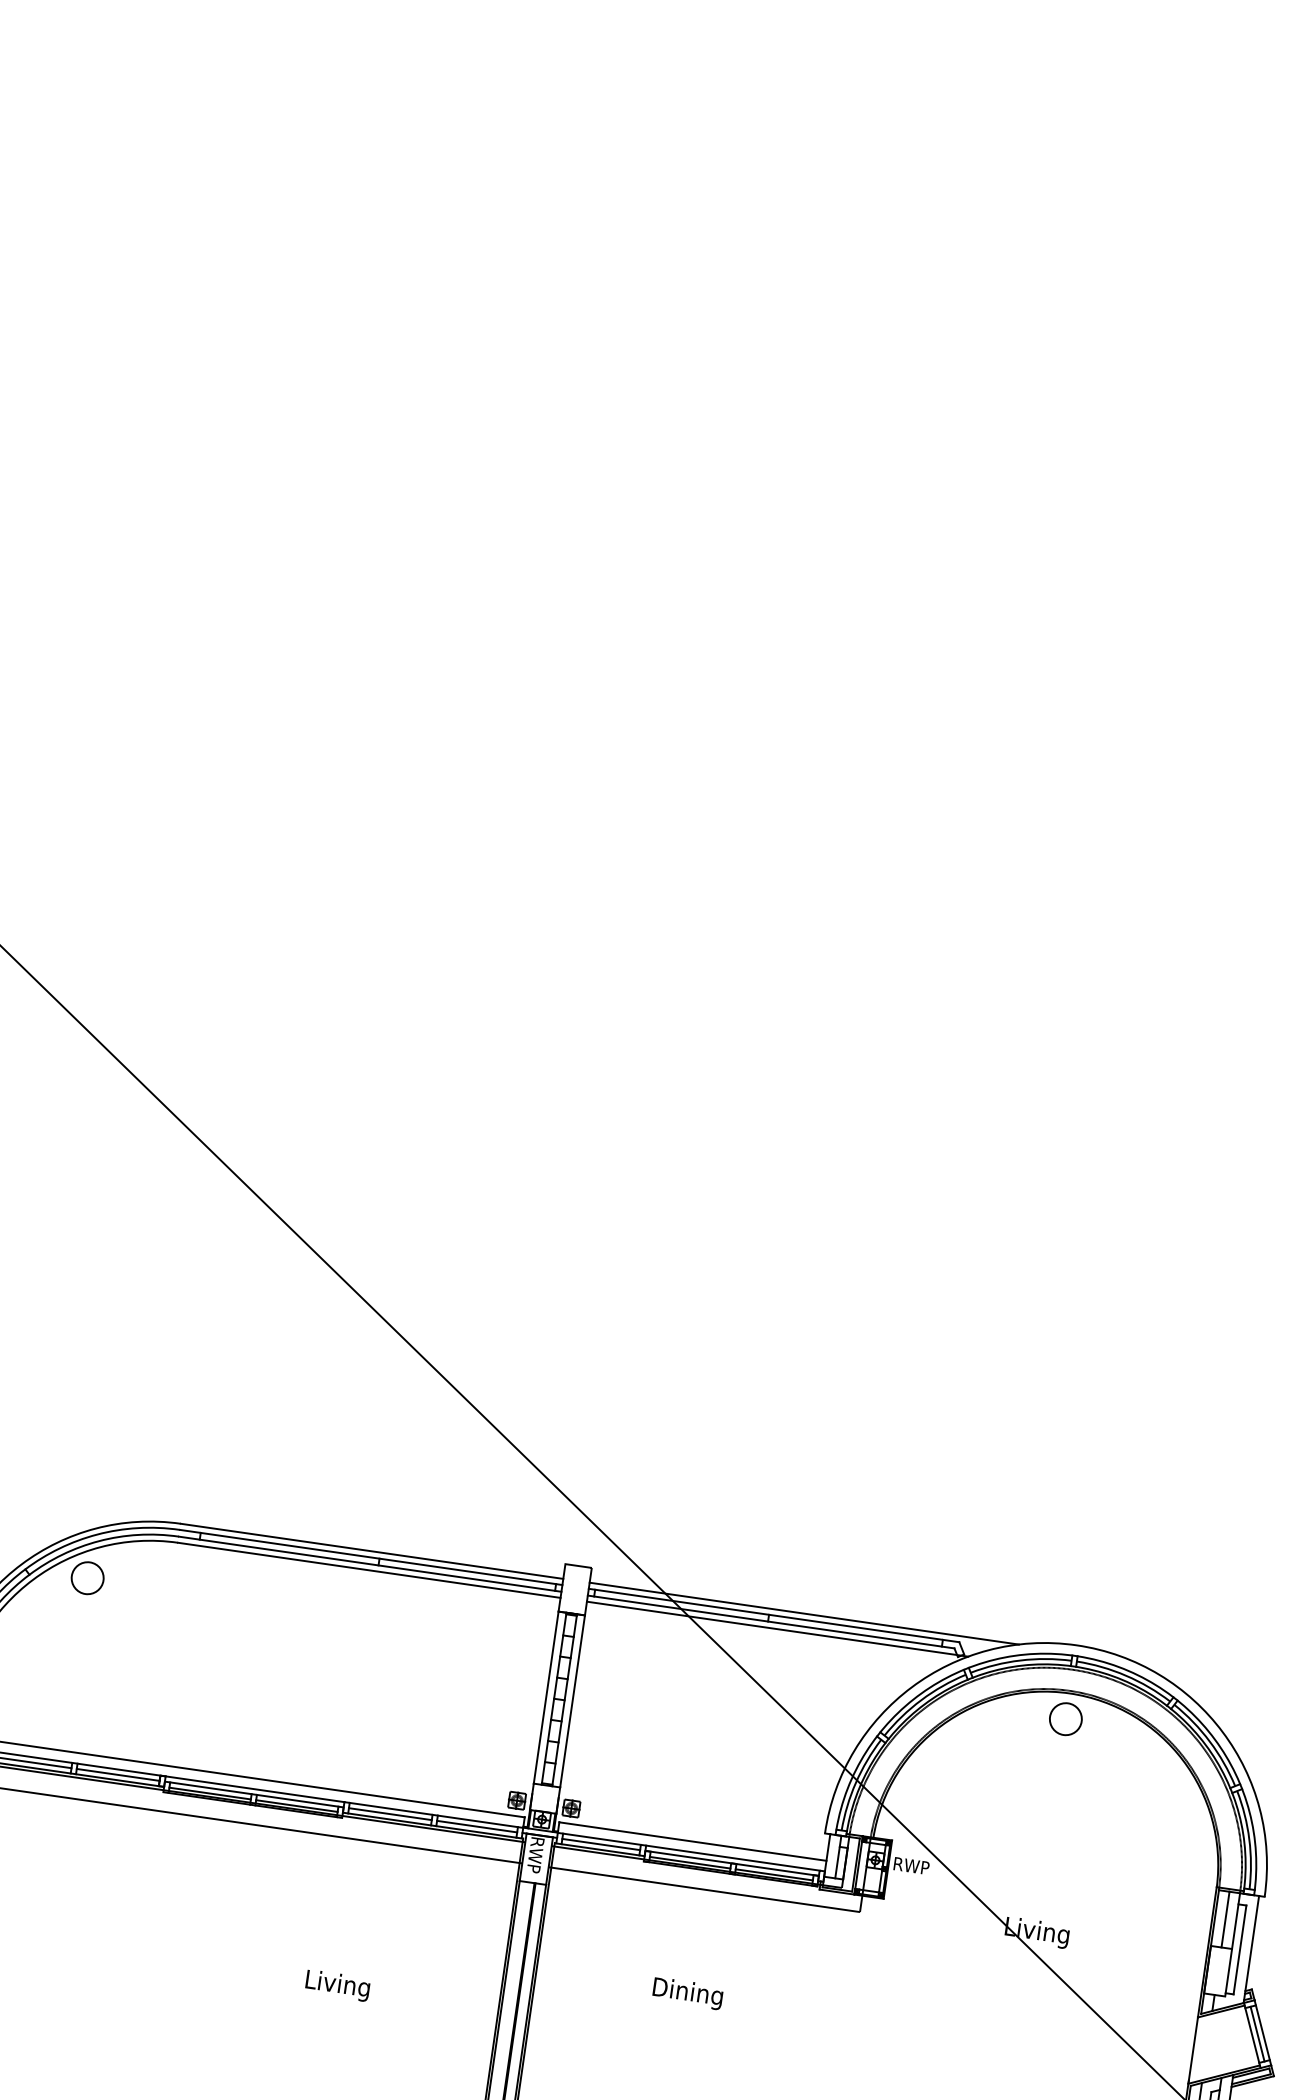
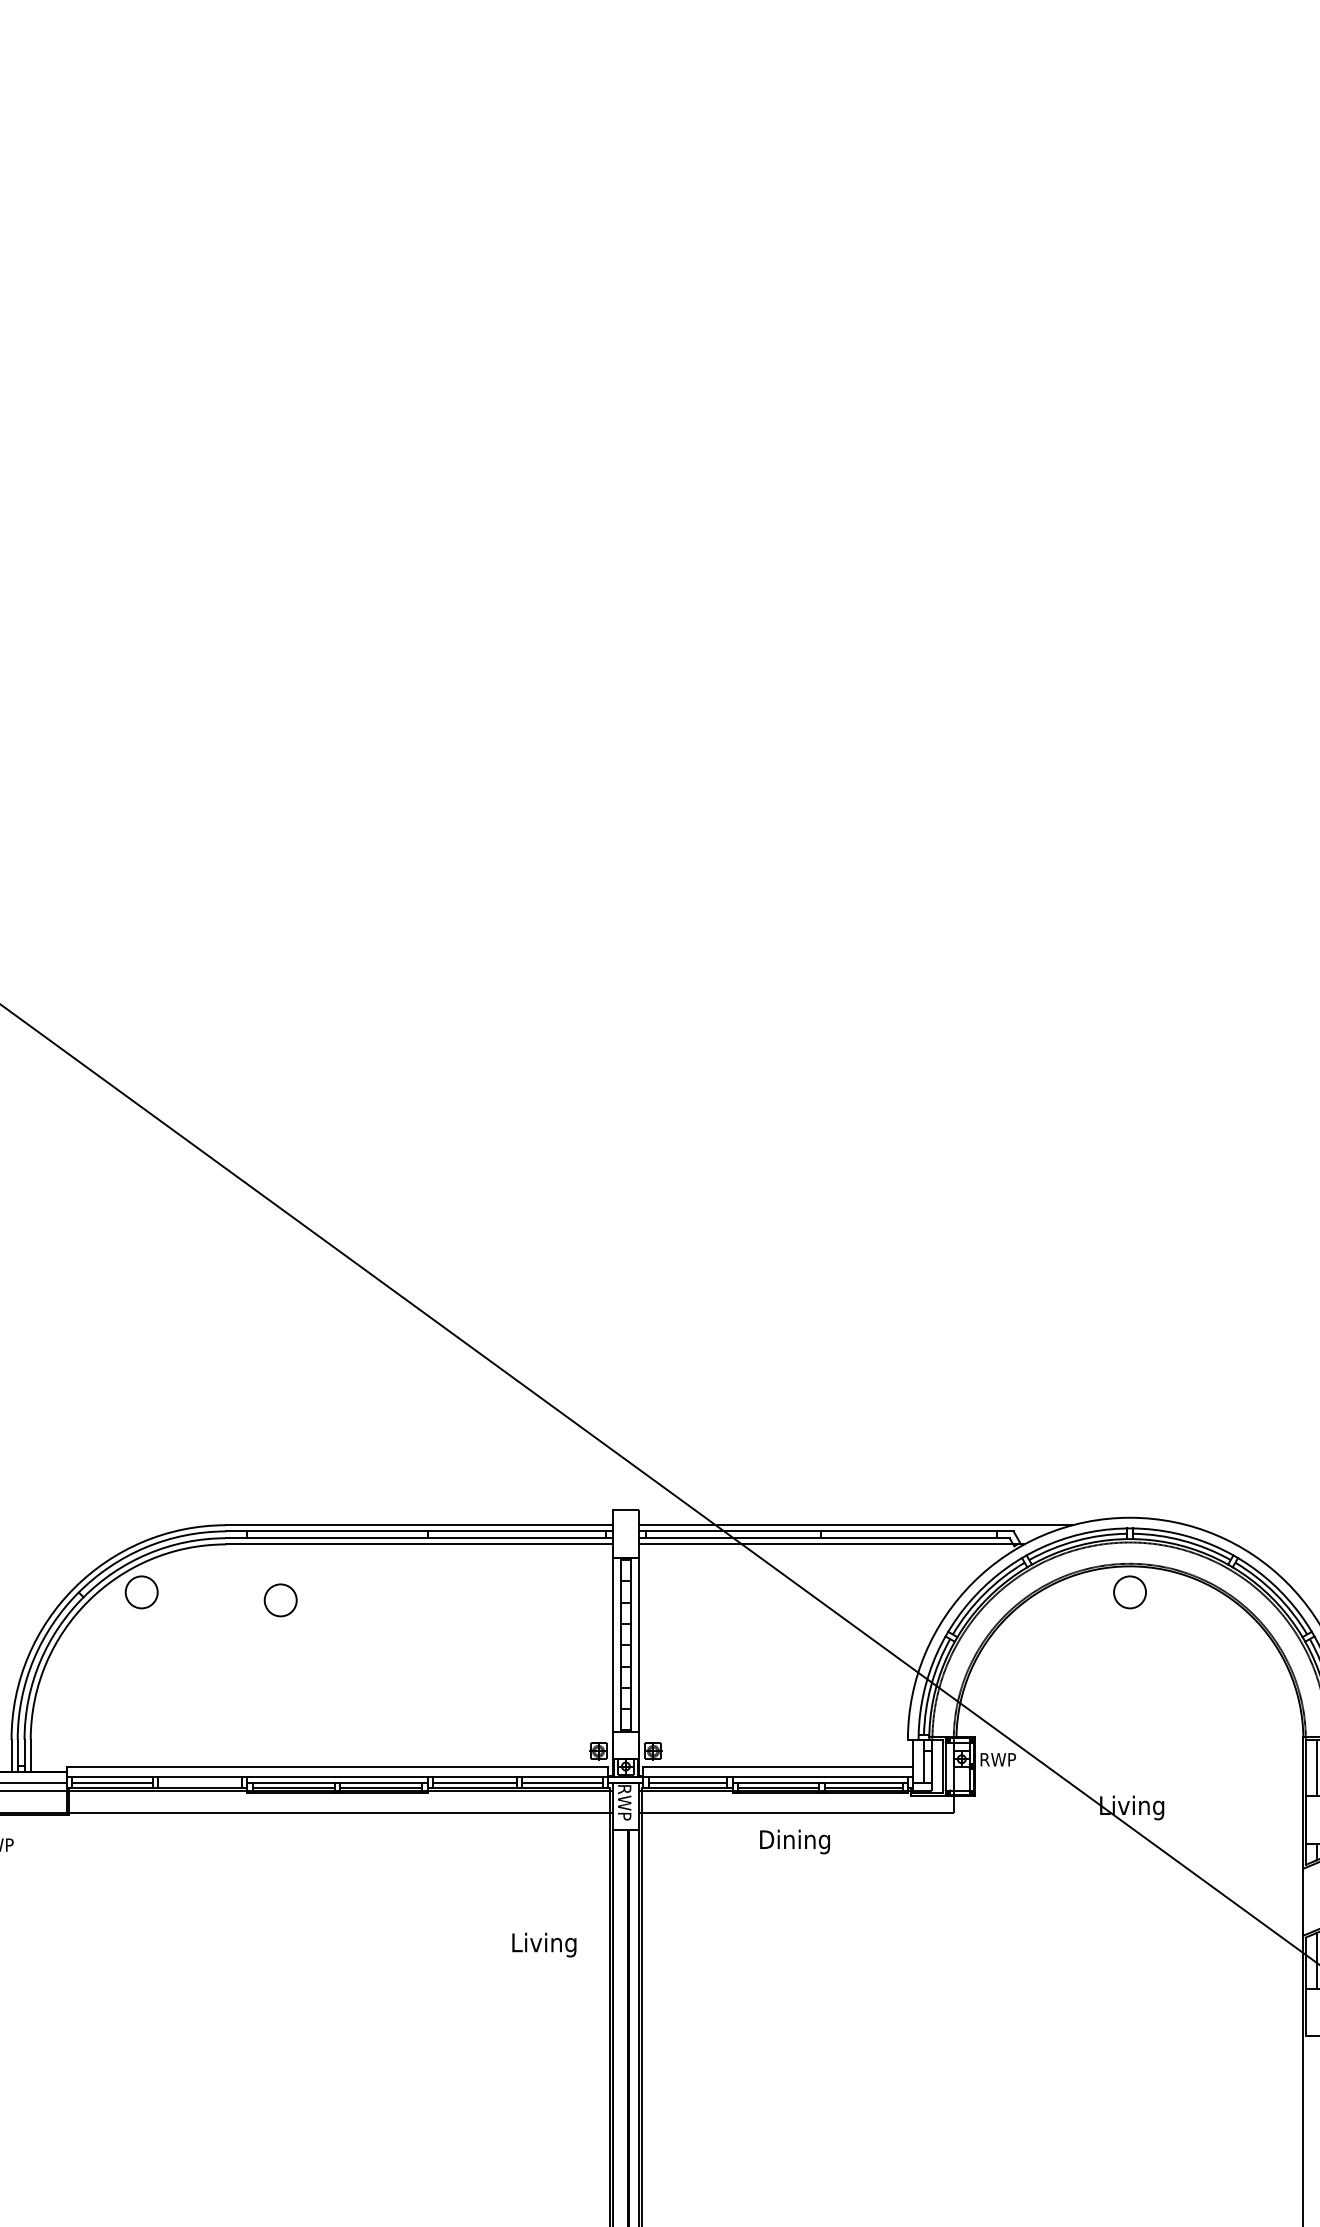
circle: (223, 1606) -> (280, 1600), added
line: (117, 1774) -> (199, 1782), removed
text: (337, 1985) -> (544, 1944), moved
text: (687, 1993) -> (794, 1841), moved

